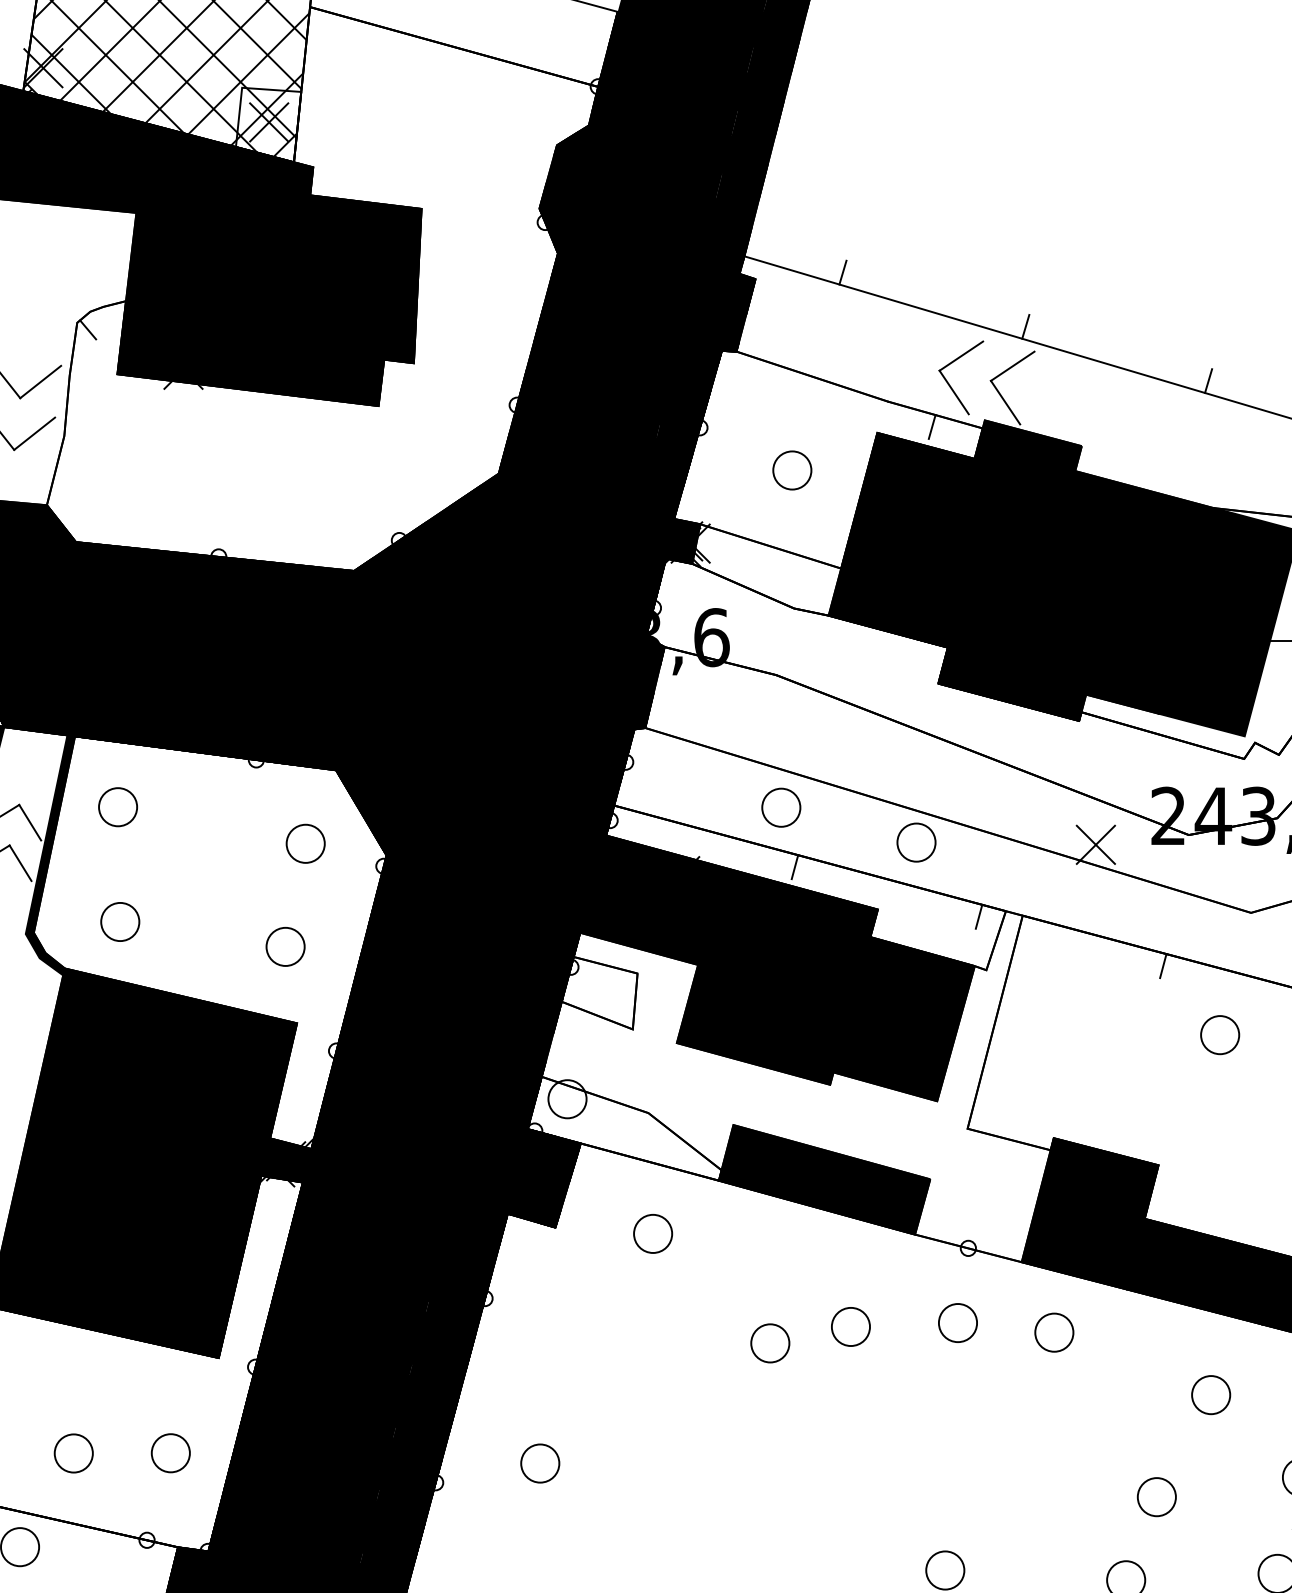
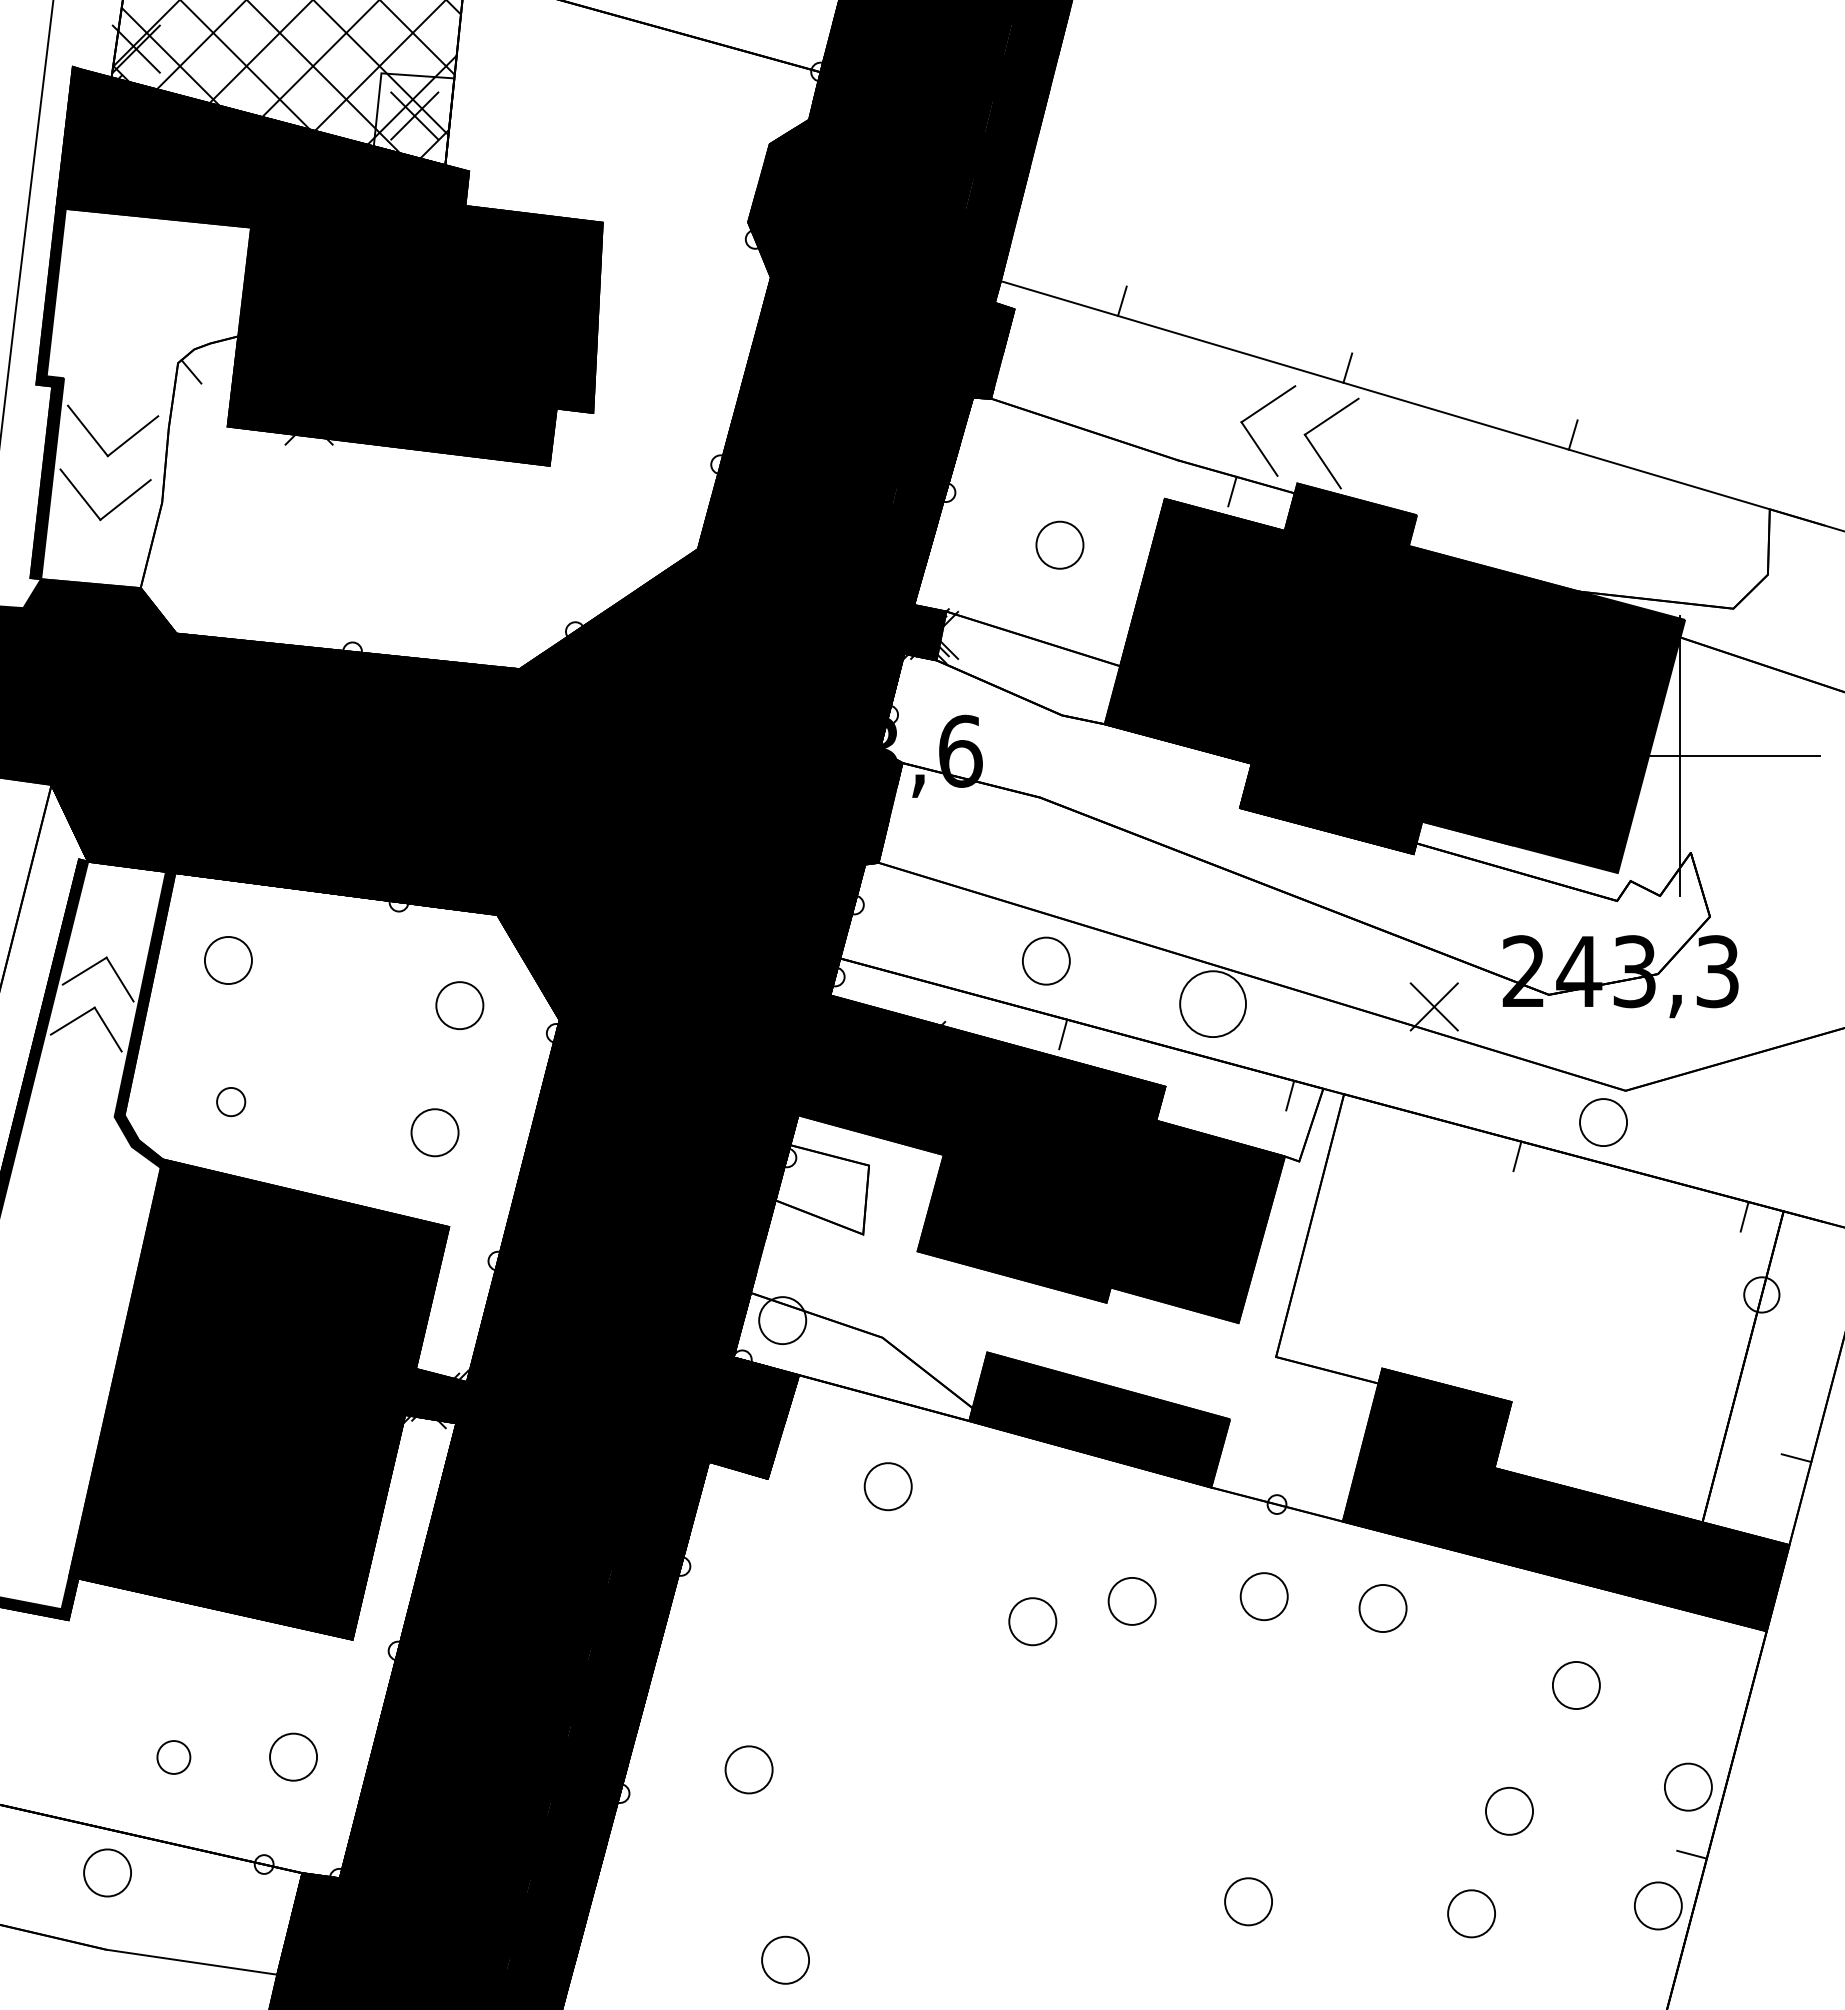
circle: (916, 842) -> (1212, 1003), size x1.4
circle: (119, 921) -> (230, 1101), size x0.6
circle: (1220, 1035) -> (1603, 1122), moved
circle: (73, 1453) -> (173, 1757), size x0.7

